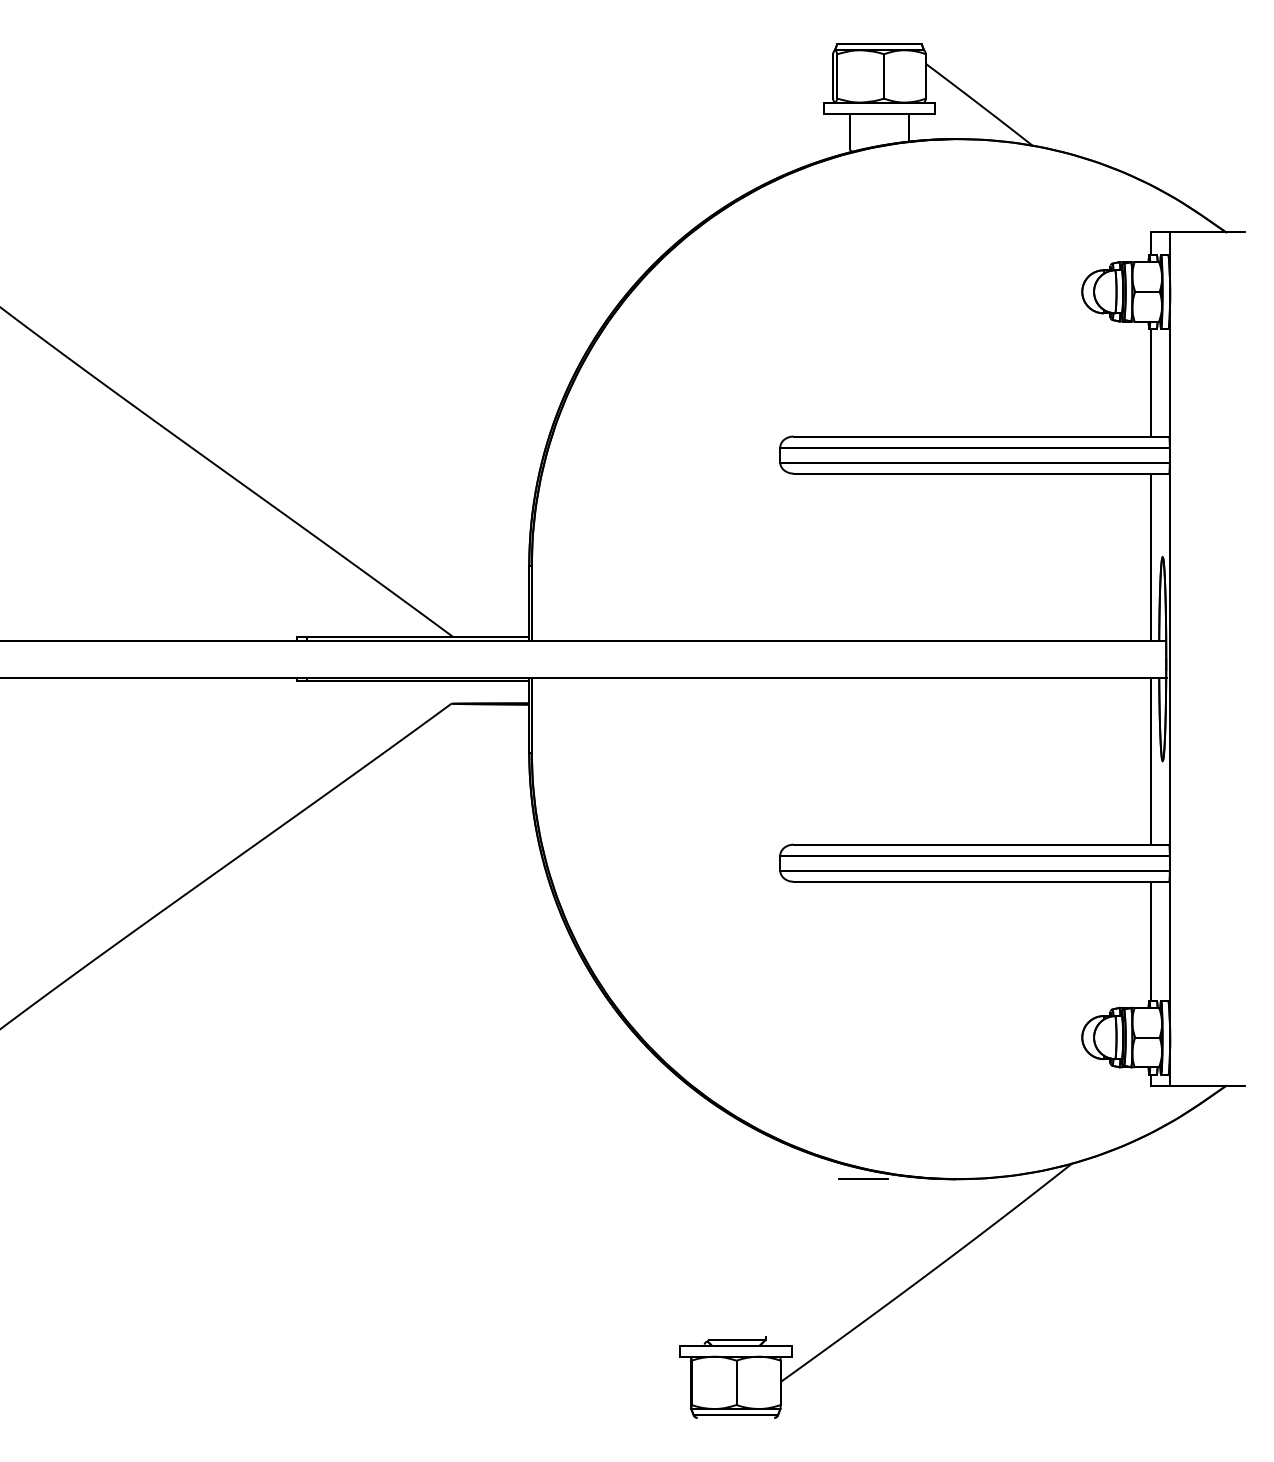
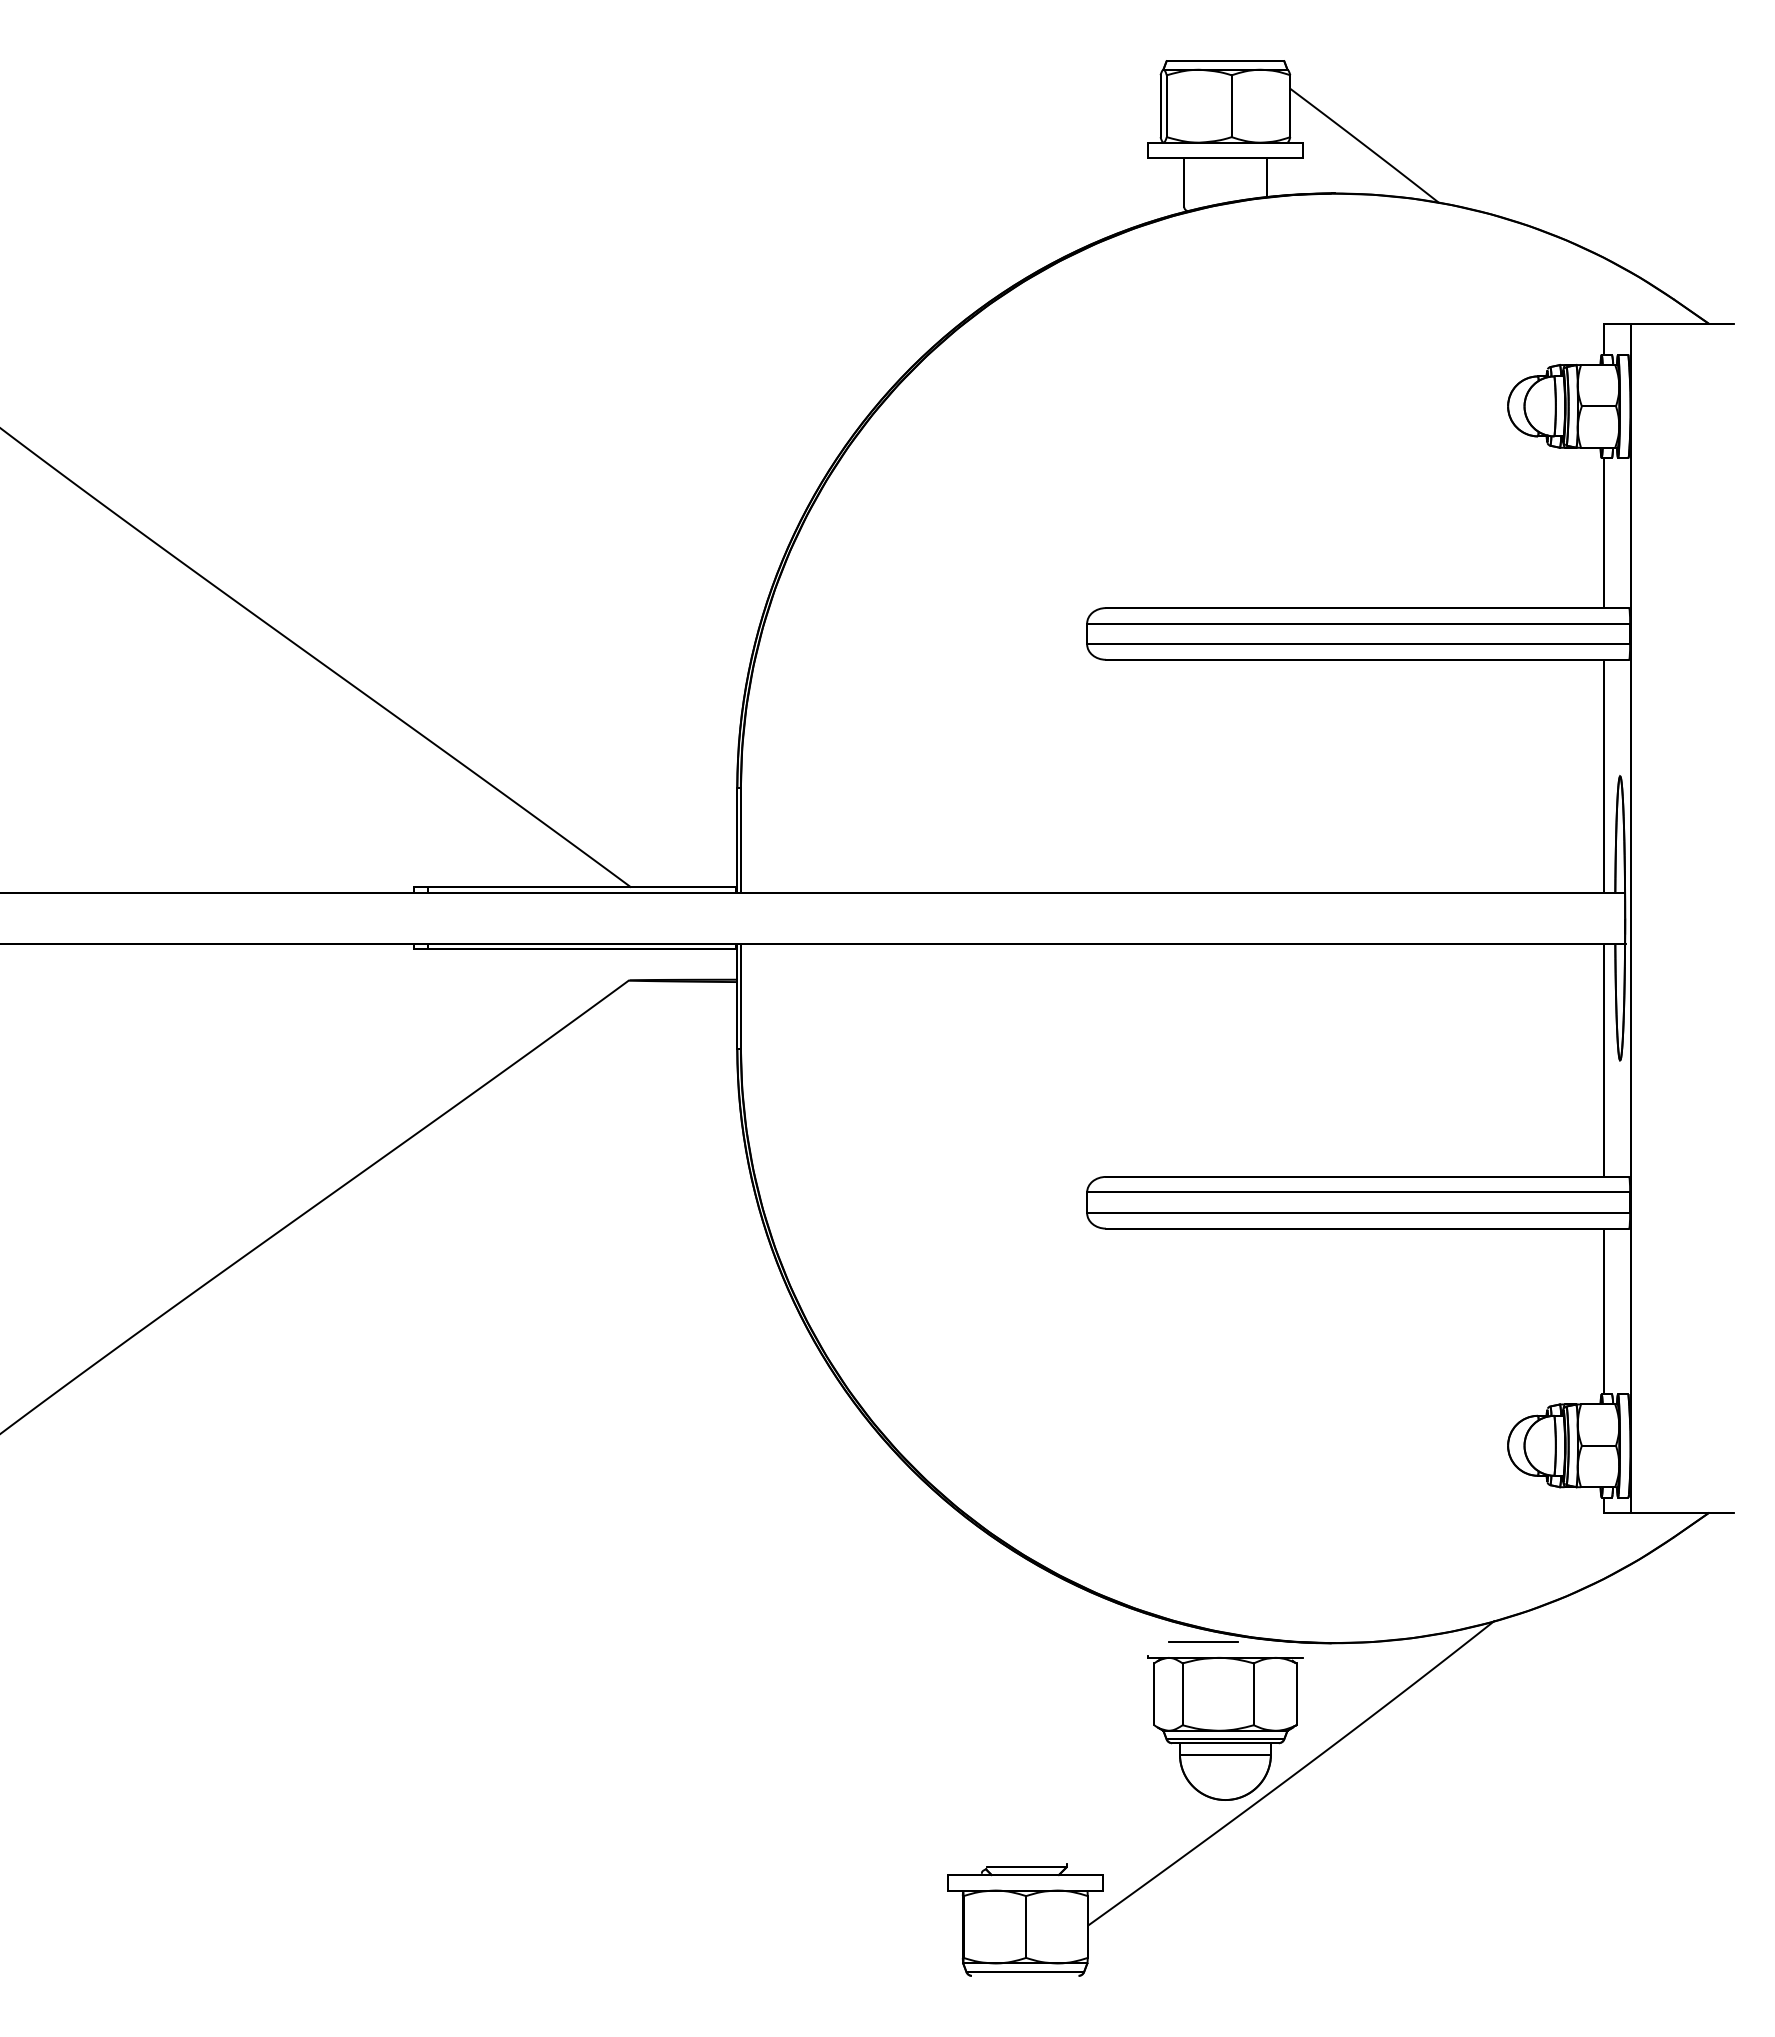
part: (879, 1239) -> (1225, 1727), added

